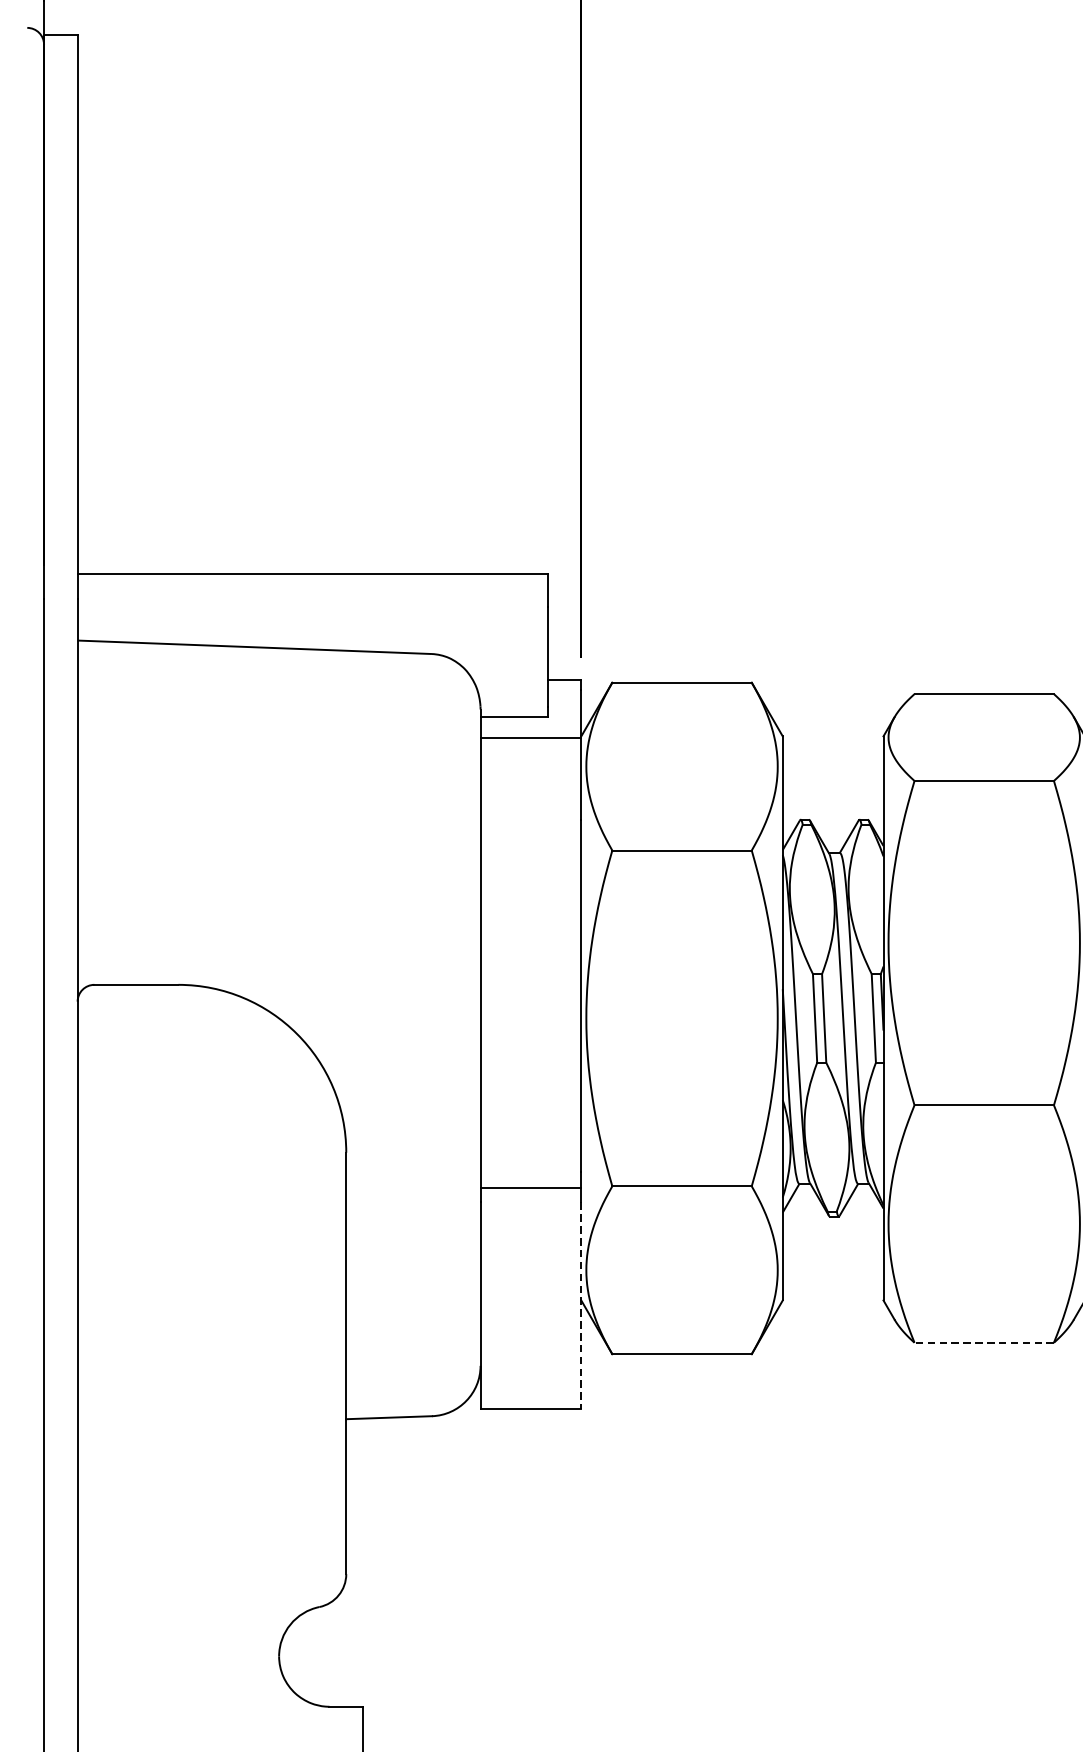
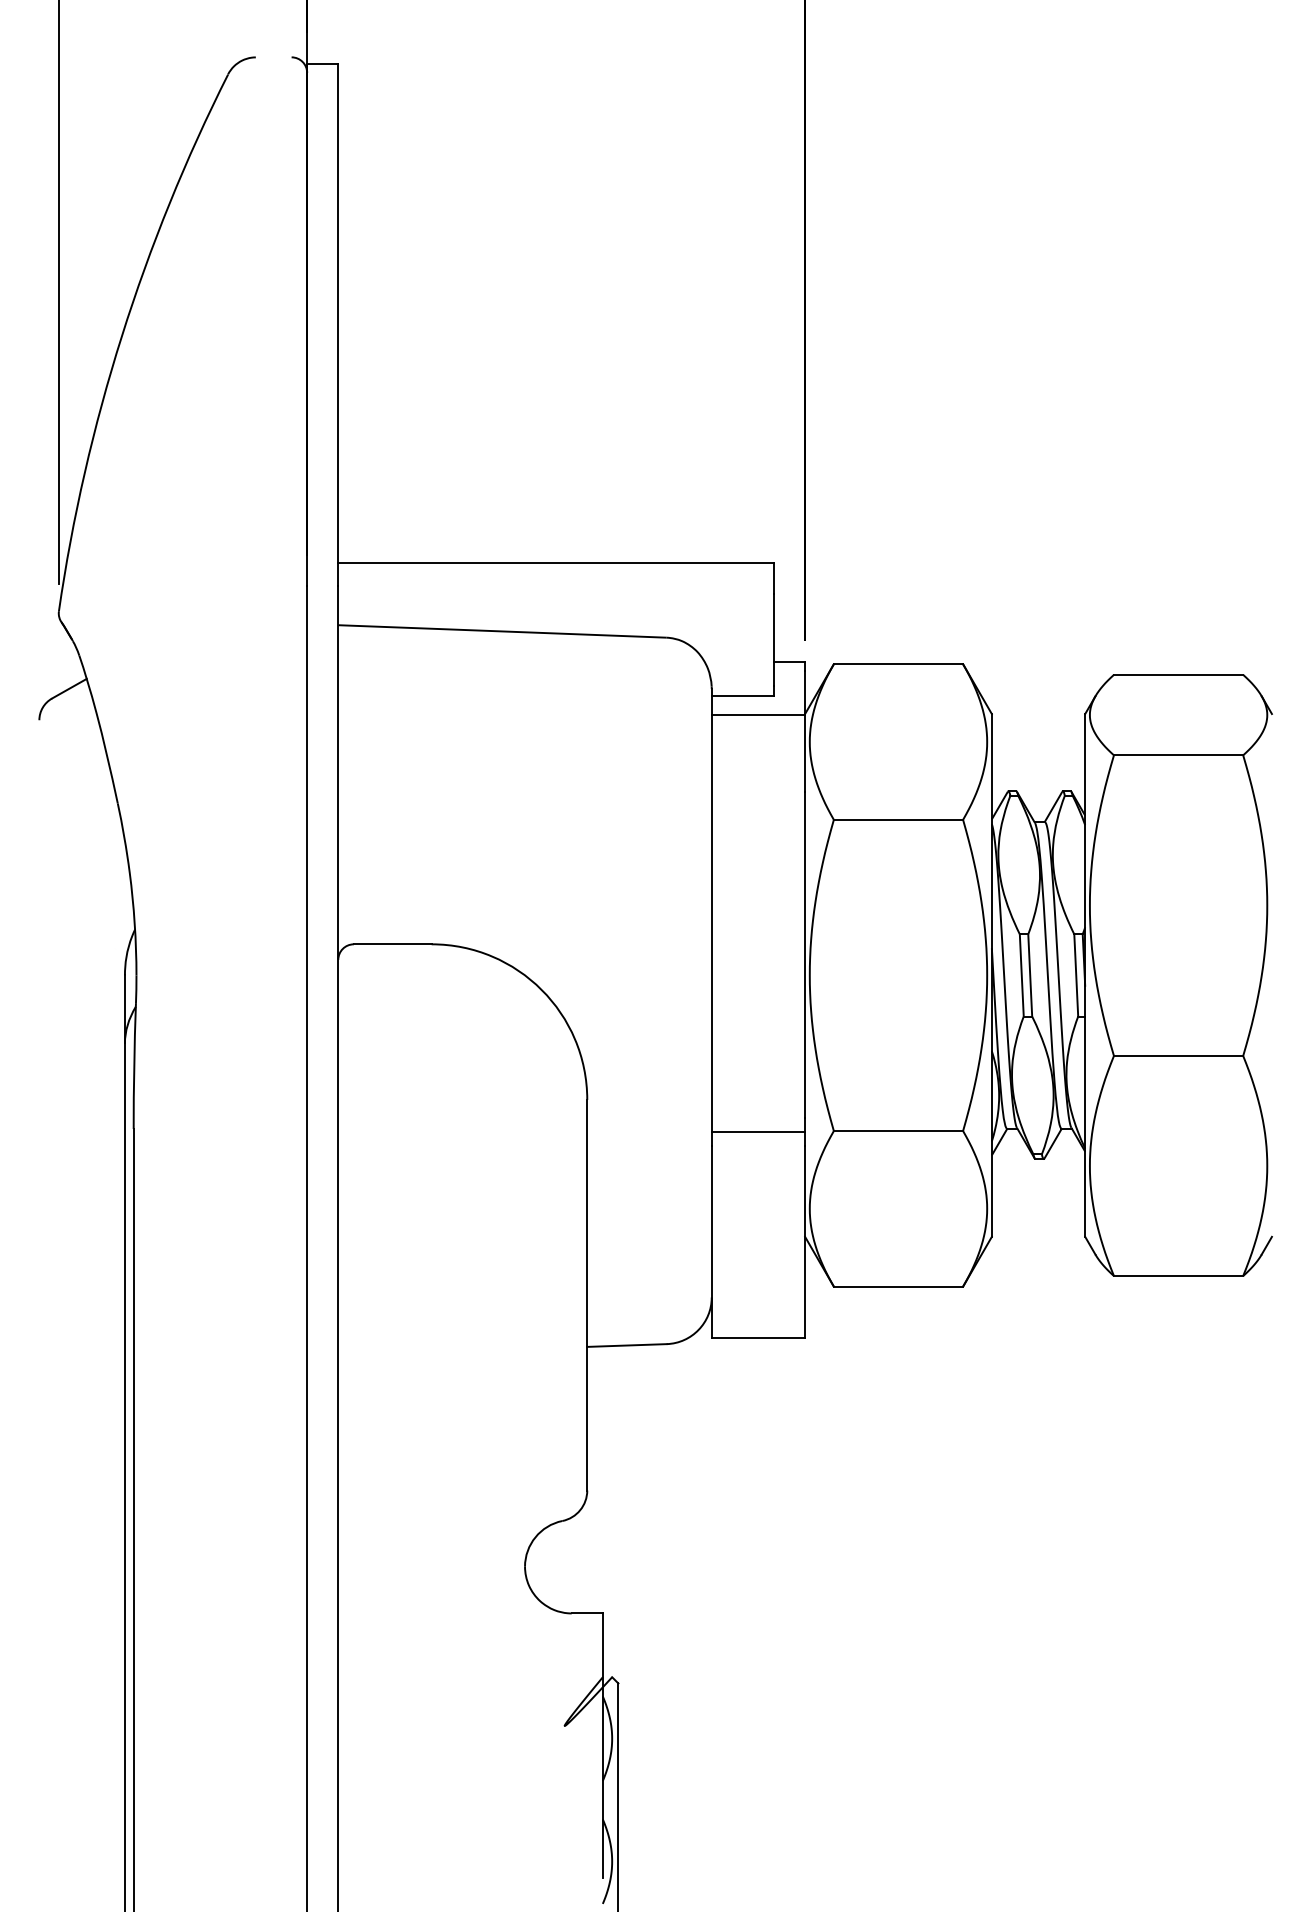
line: (581, 1305) -> (805, 1241), dashed -> solid
line: (984, 1343) -> (1178, 1276), dashed -> solid

